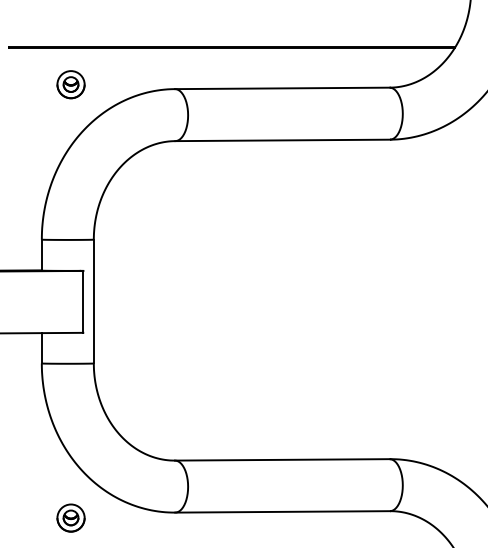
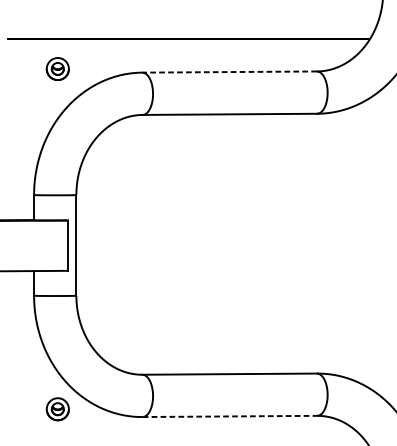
line: (281, 88) -> (228, 72), solid -> dashed
line: (283, 511) -> (230, 416), solid -> dashed
part: (70, 517) -> (57, 408), moved

